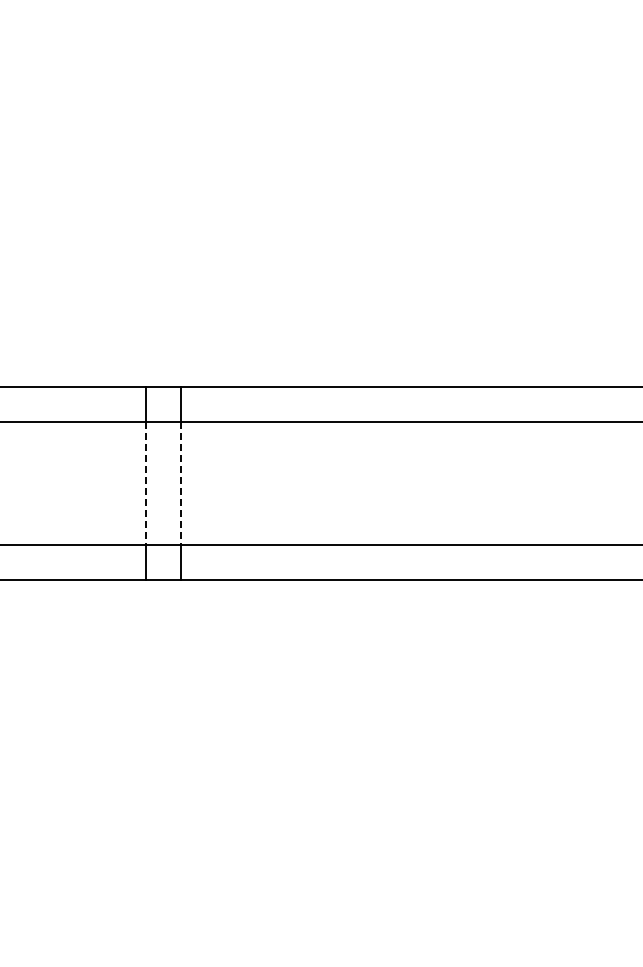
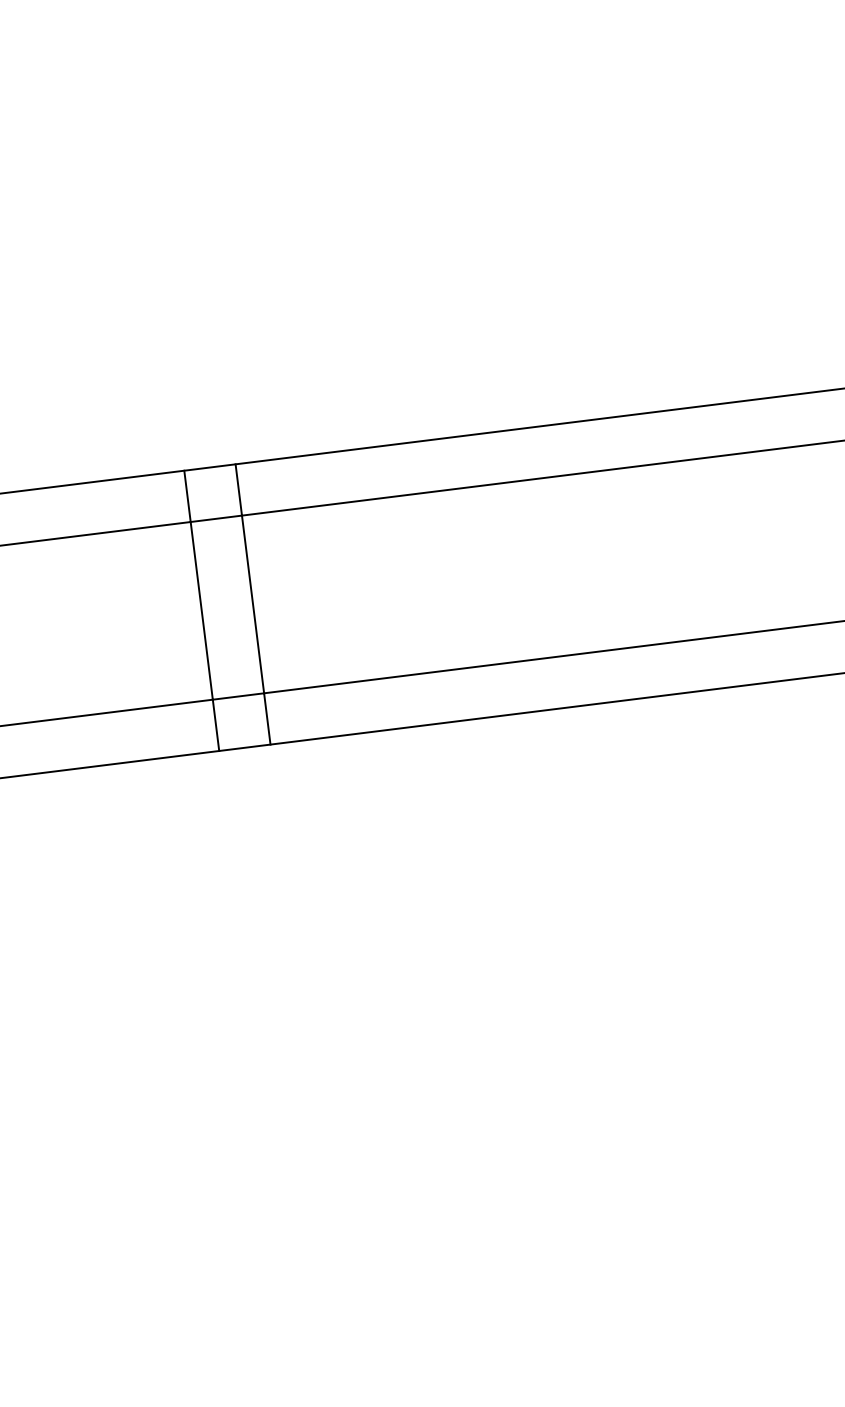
line: (145, 483) -> (201, 610), dashed -> solid
line: (181, 483) -> (253, 604), dashed -> solid

